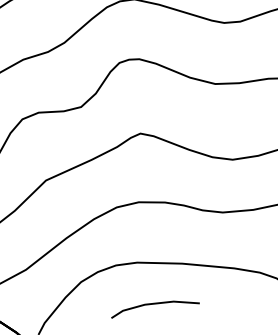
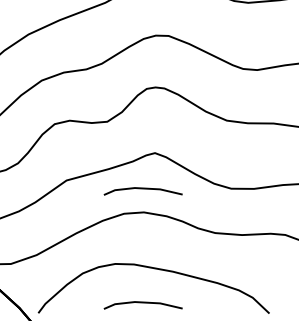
part: (133, 179) -> (142, 191), added

